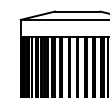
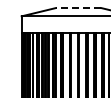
line: (77, 12) -> (78, 8), solid -> dashed

